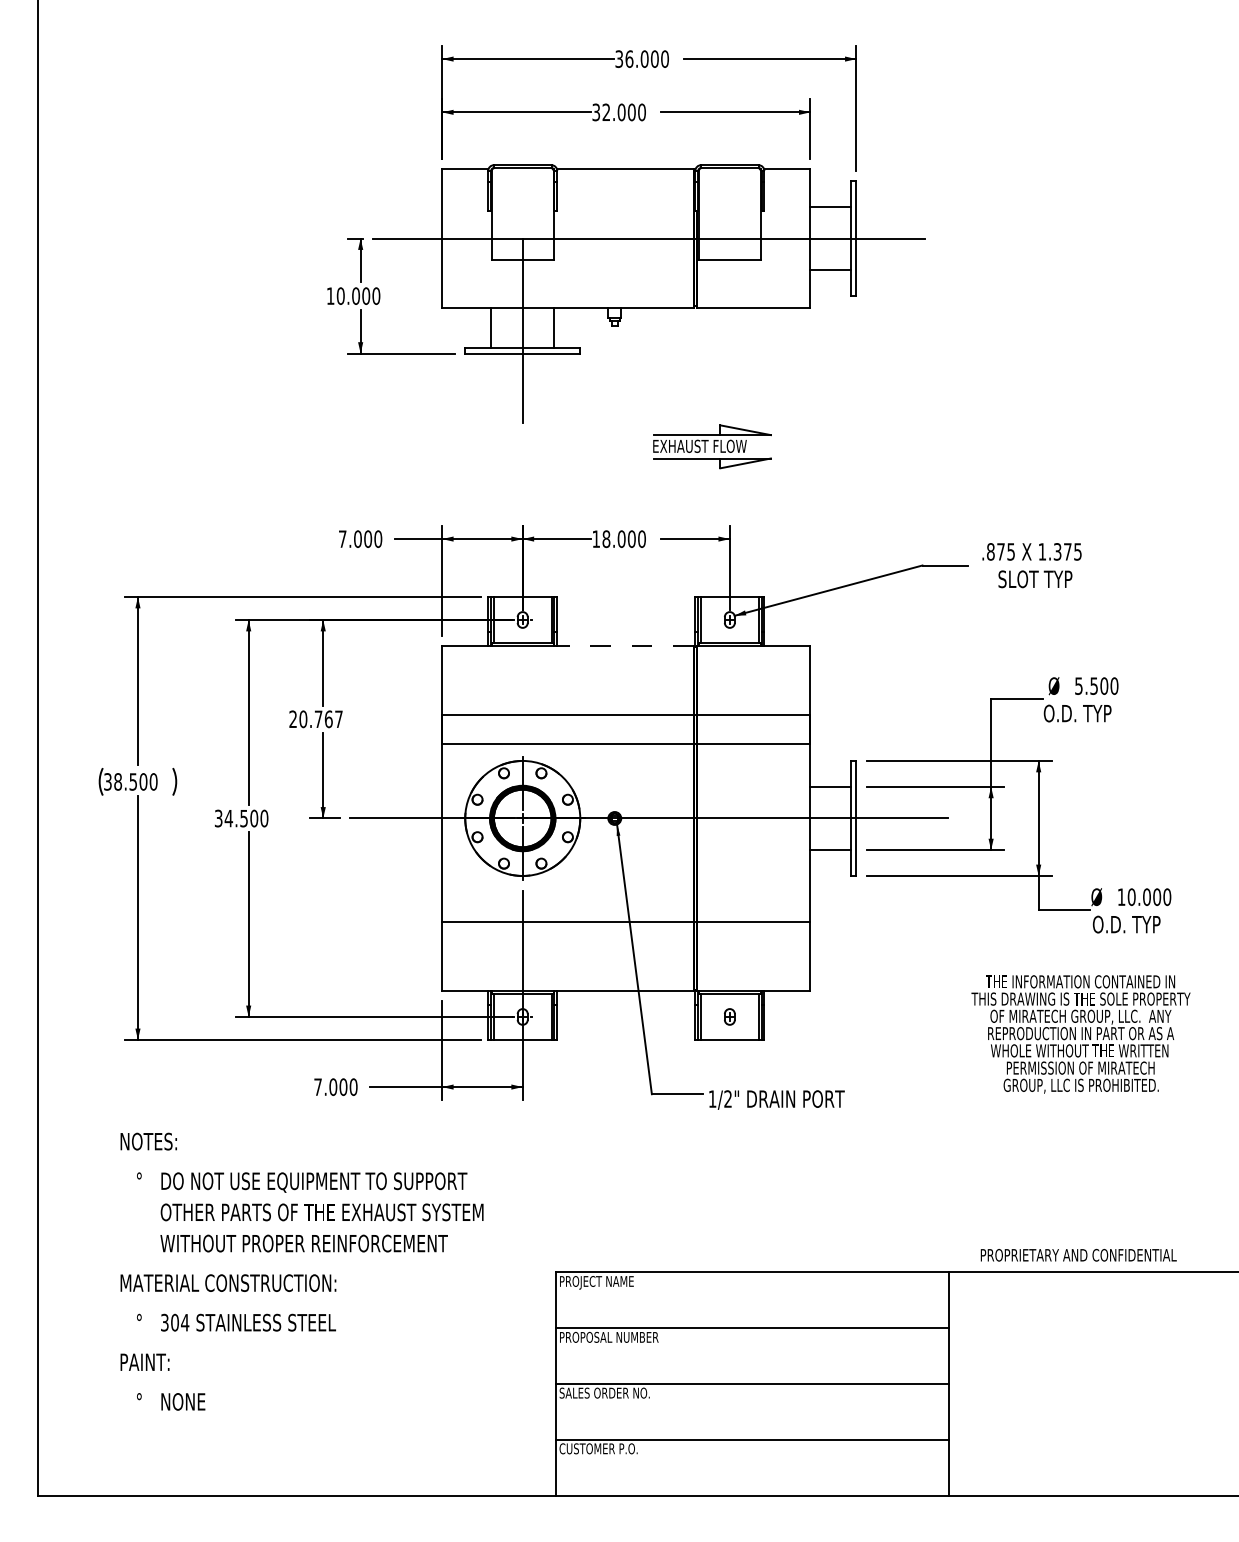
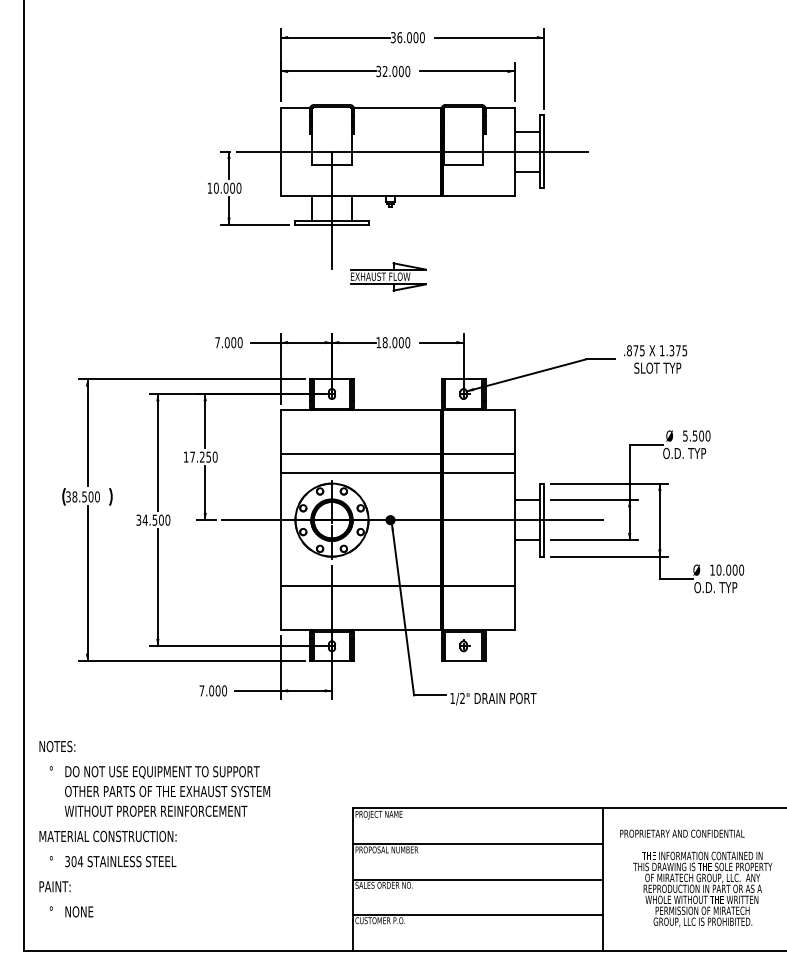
part: (712, 446) -> (388, 276), moved
line: (624, 645) -> (396, 410), dashed -> solid
text: (315, 718) -> (200, 456), 20.767 -> 17.250
text: (1080, 1033) -> (702, 888), moved
text: (1079, 1254) -> (682, 833), moved
text: (301, 1272) -> (154, 829), moved

